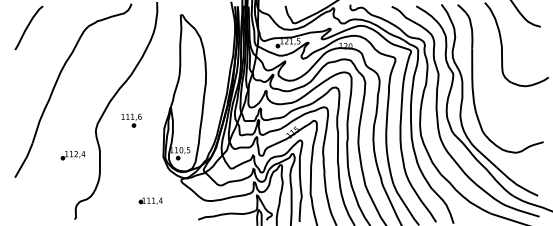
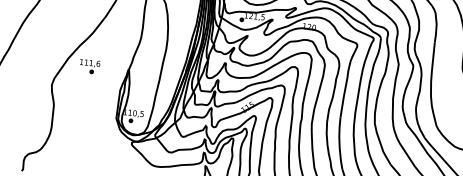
part: (131, 120) -> (89, 66), moved
part: (72, 155) -> (26, 107), removed
part: (150, 200) -> (99, 160), removed

